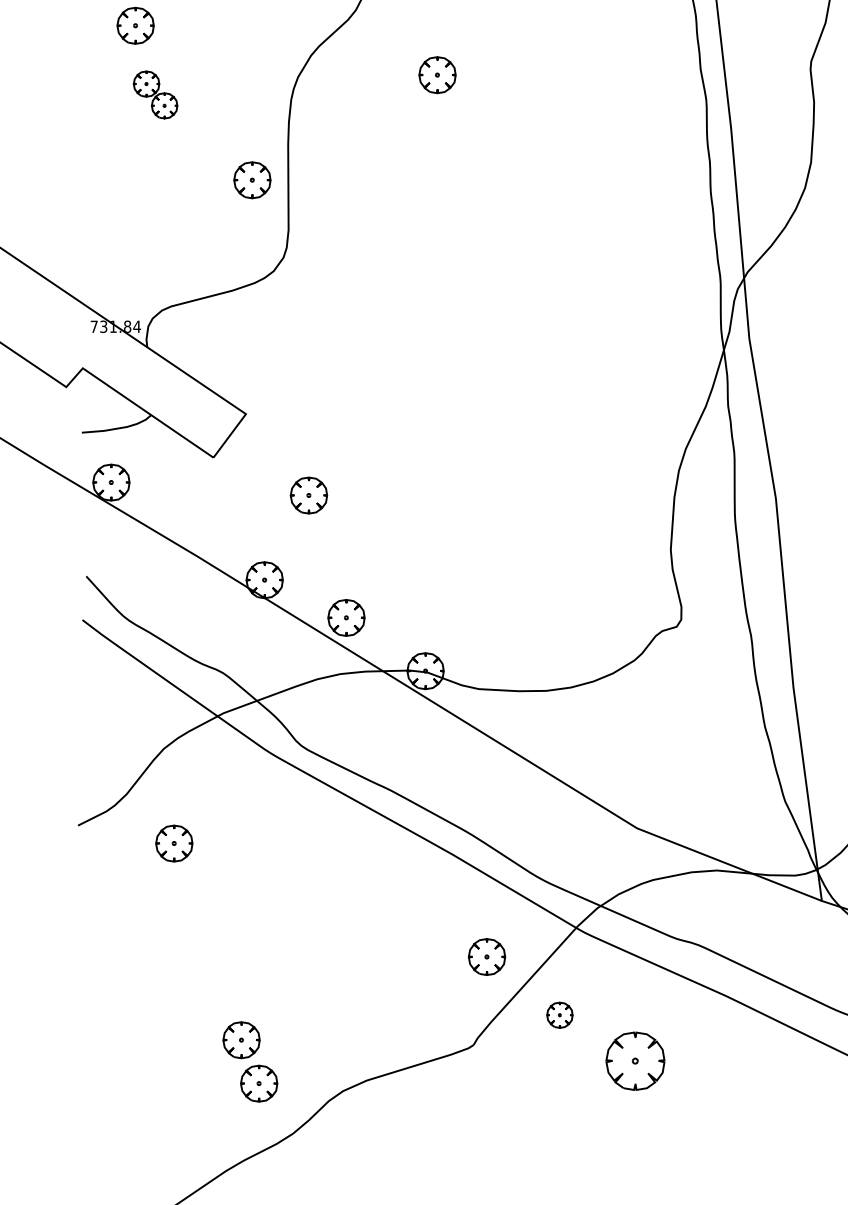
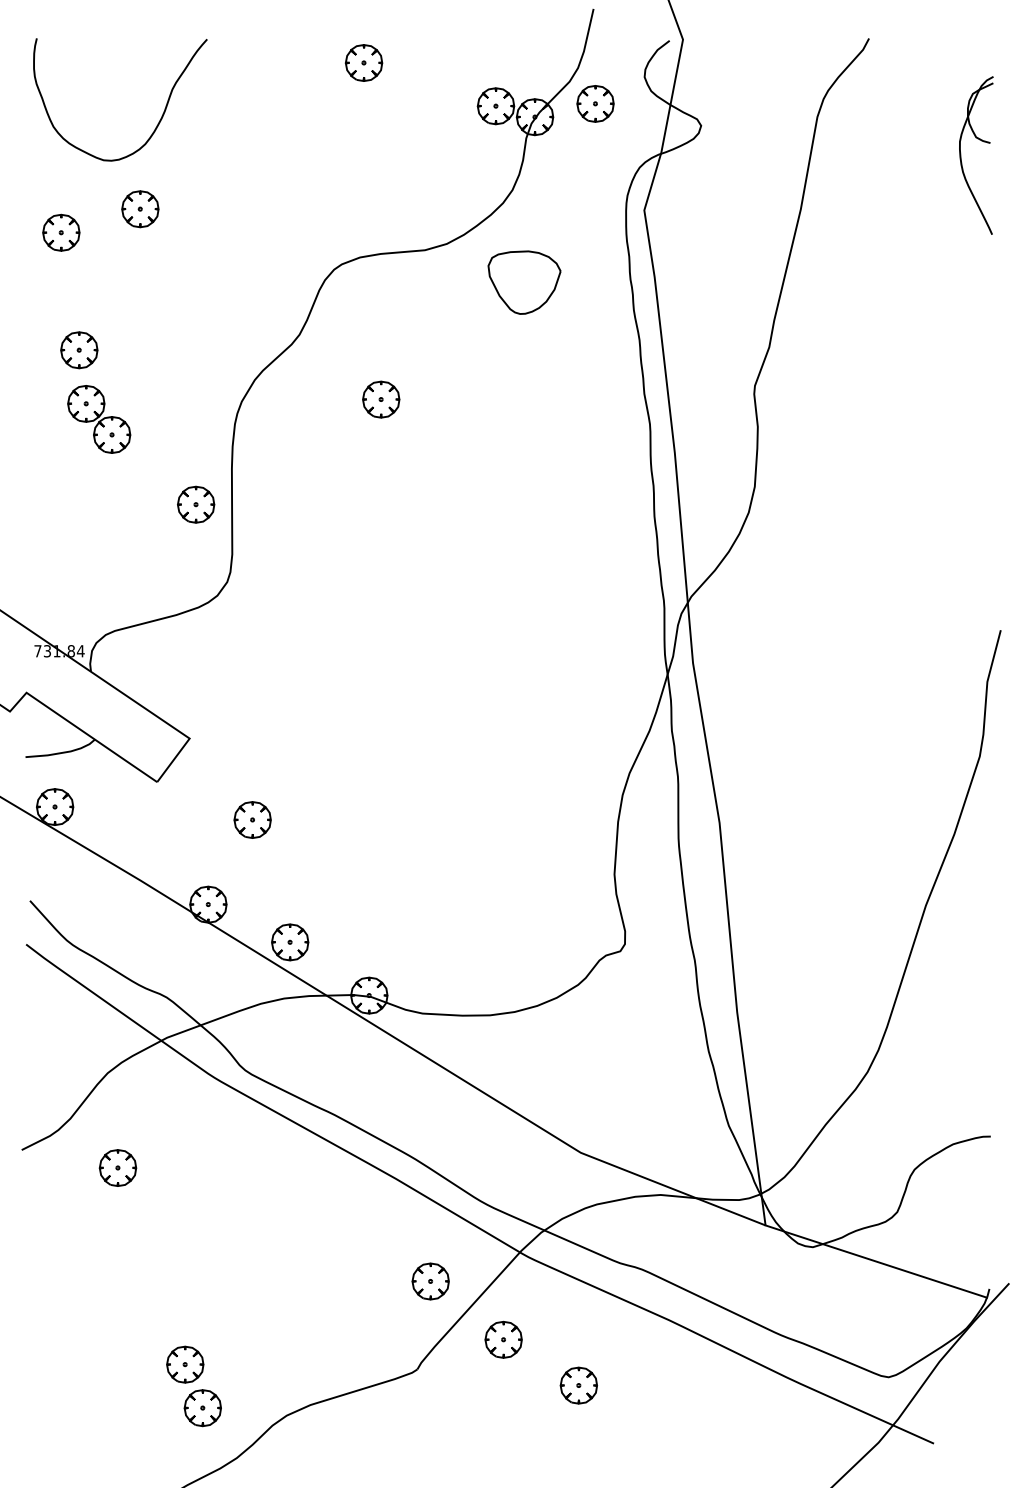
part: (155, 95) -> (99, 419), size x1.43
part: (559, 1015) -> (503, 1339), size x1.43
part: (634, 1061) -> (578, 1385), size x0.62

